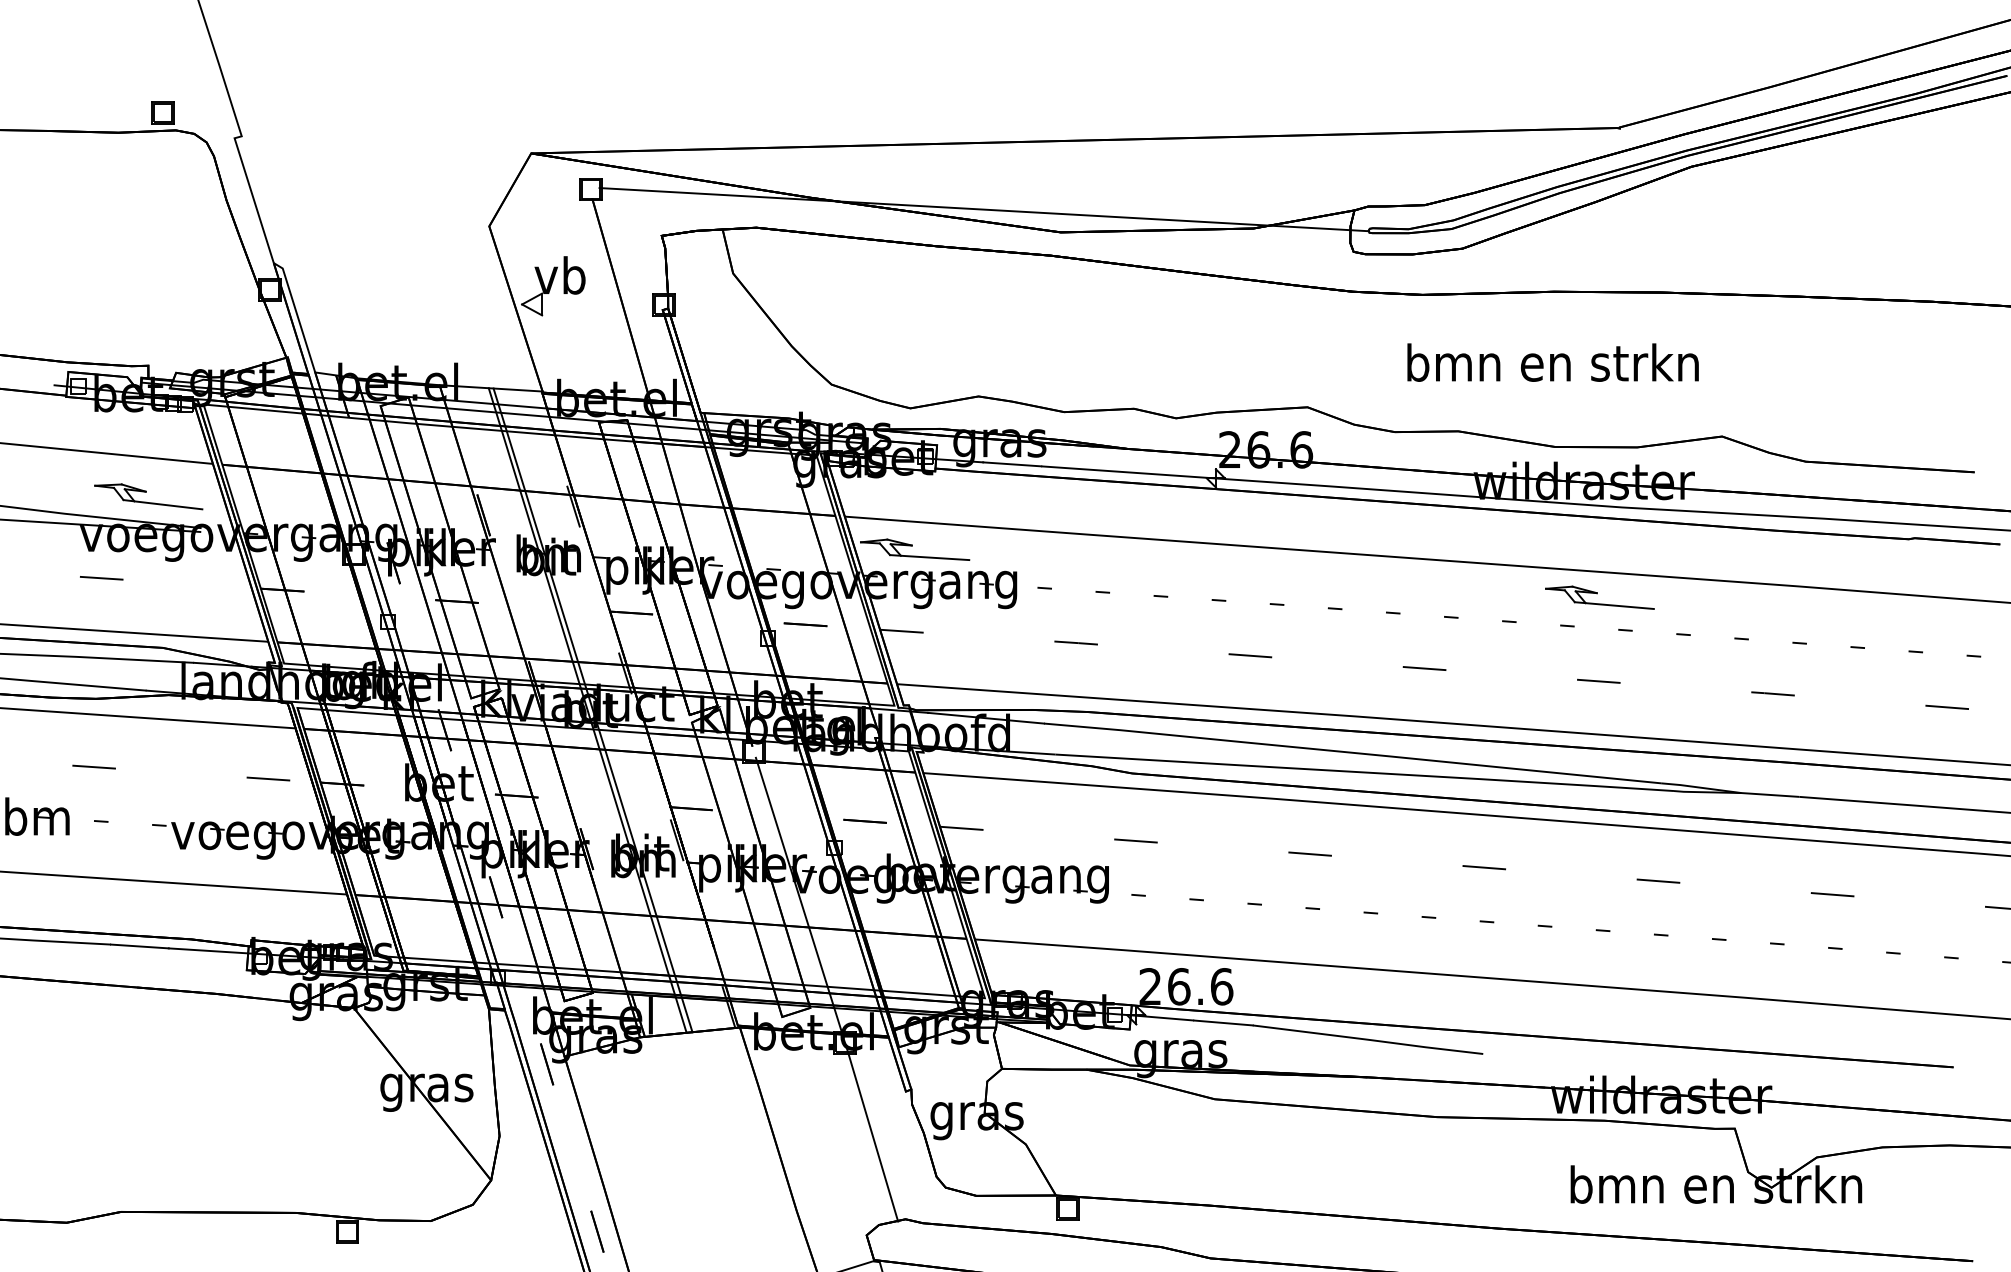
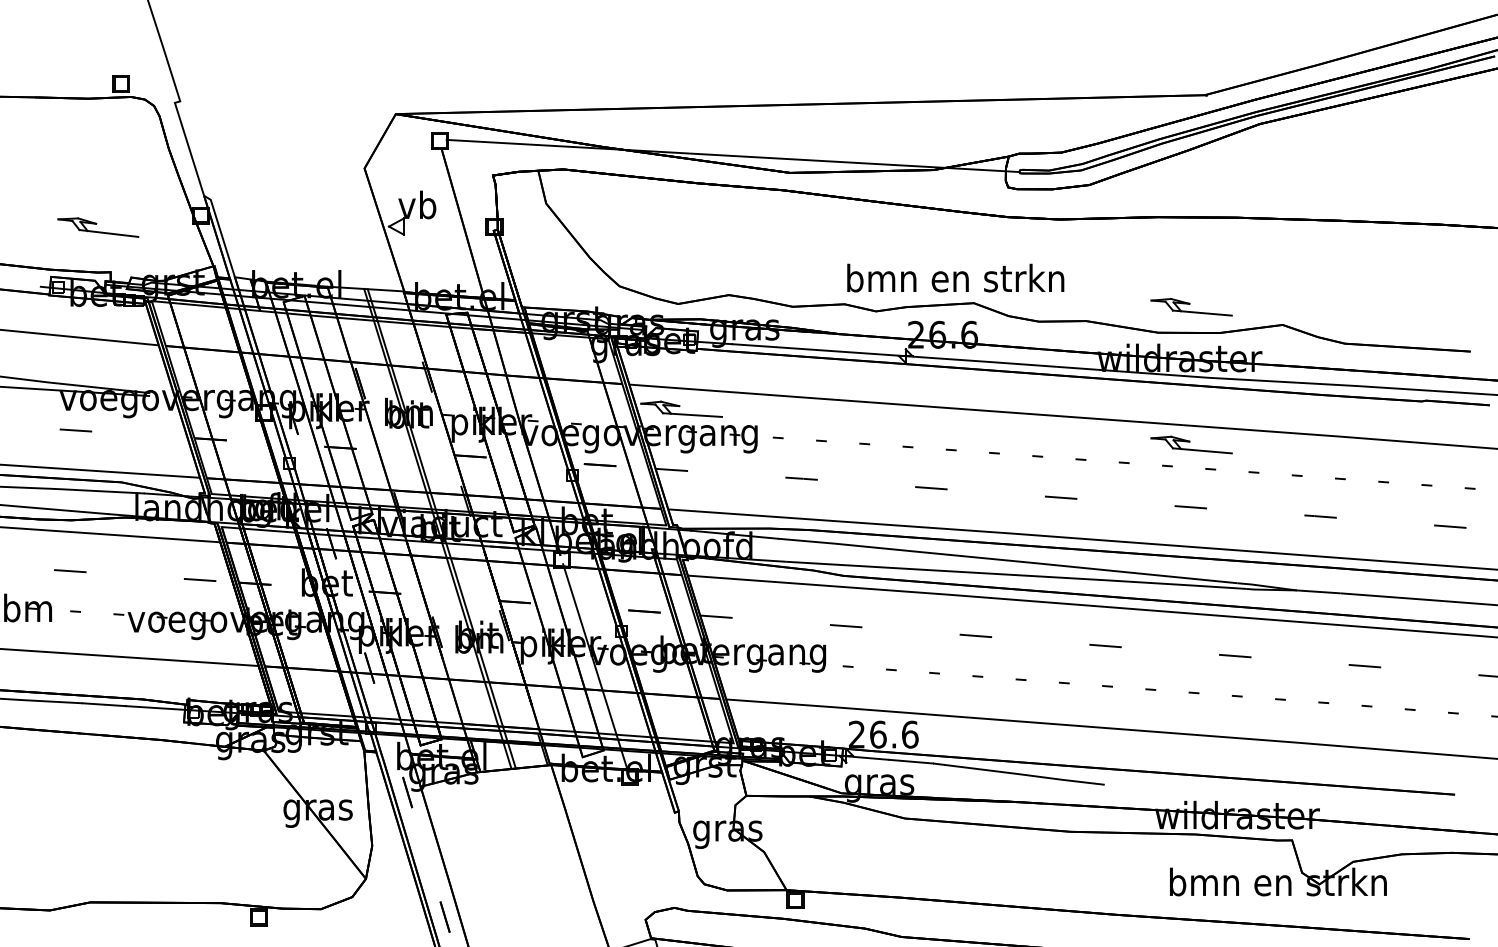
text: (1552, 362) -> (955, 278), moved
part: (1599, 412) -> (1191, 307), added
part: (148, 496) -> (98, 227), moved
line: (872, 1134) -> (649, 844), removed

